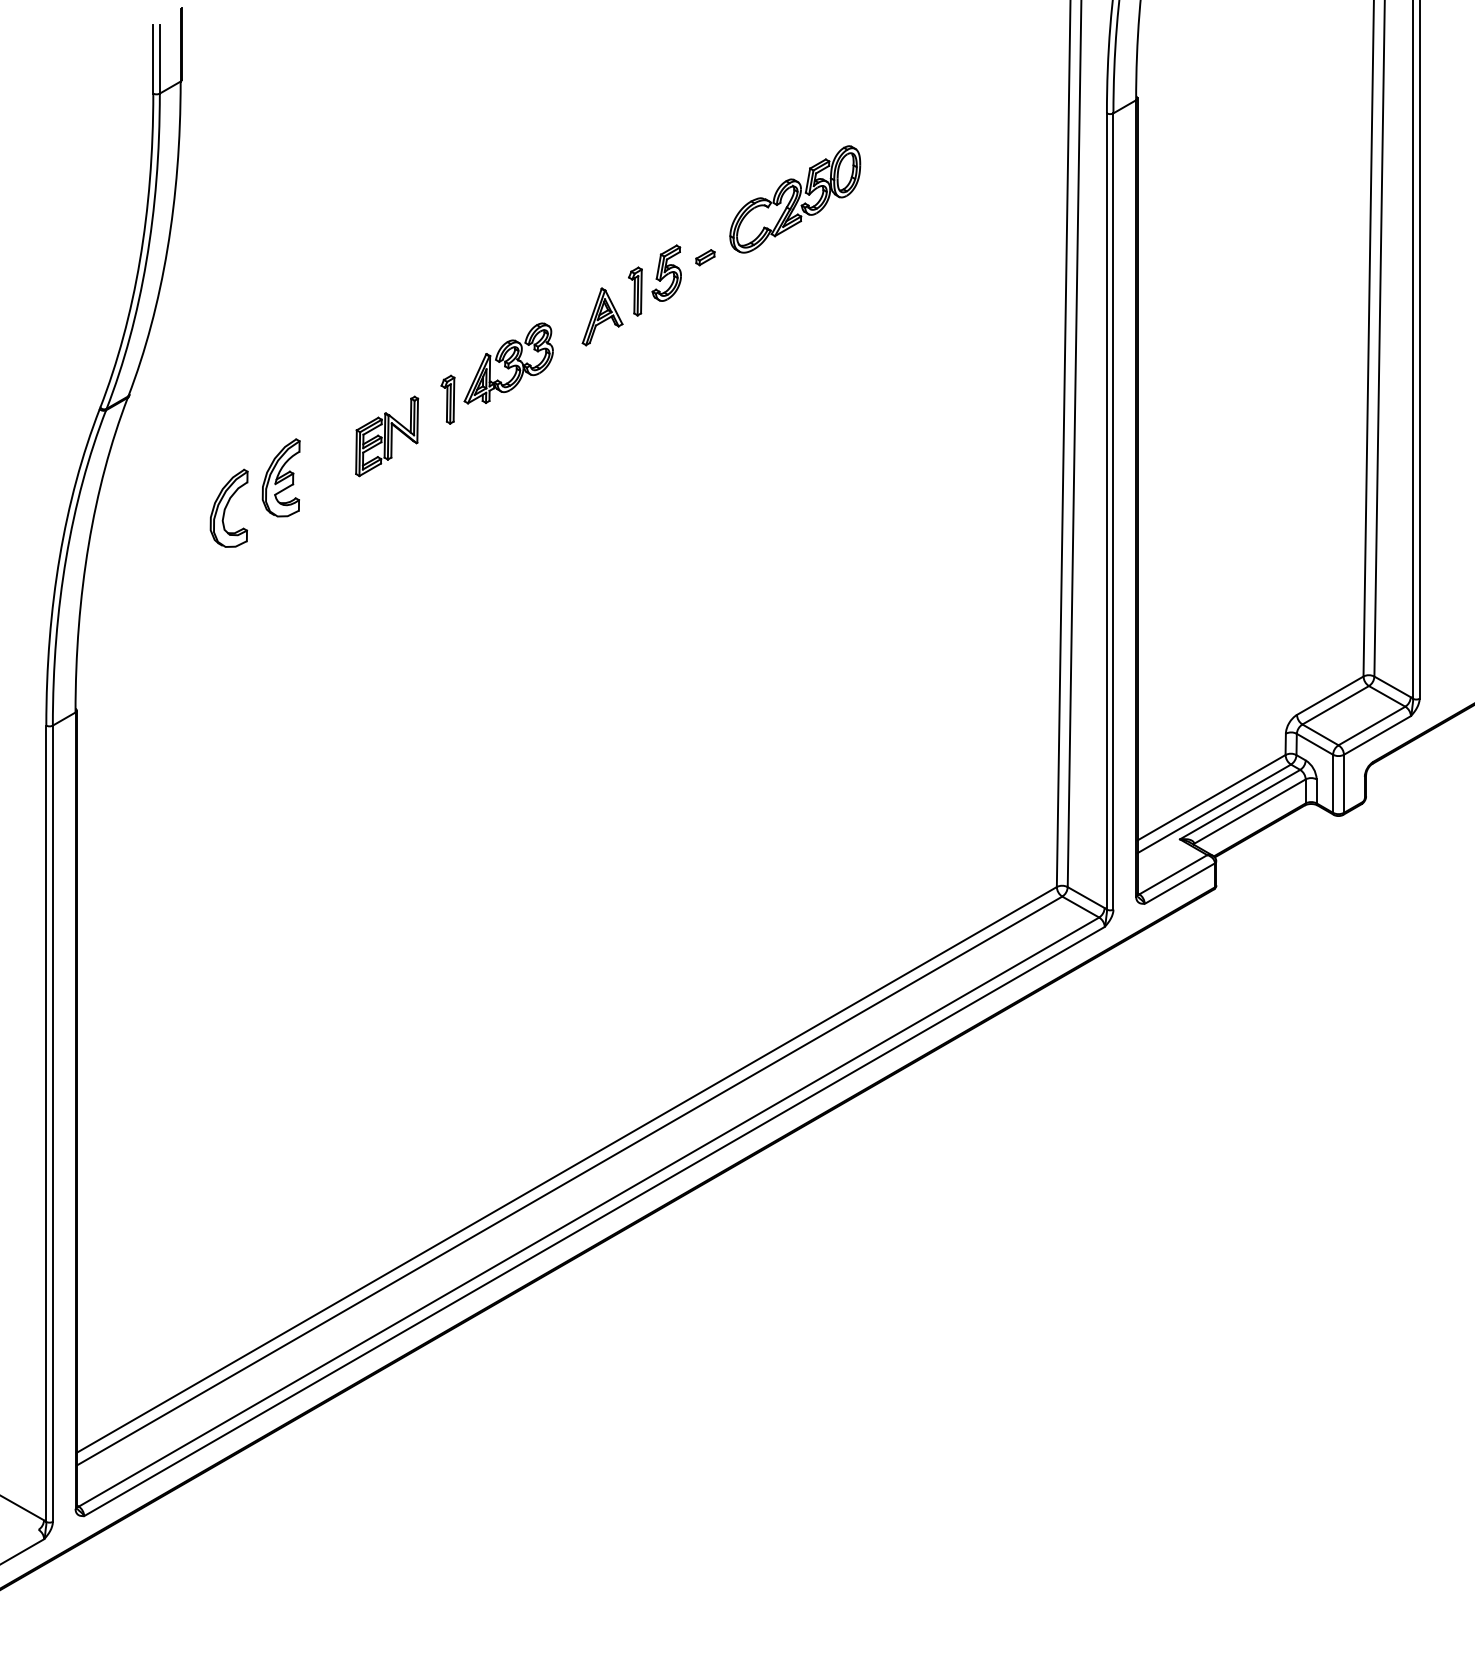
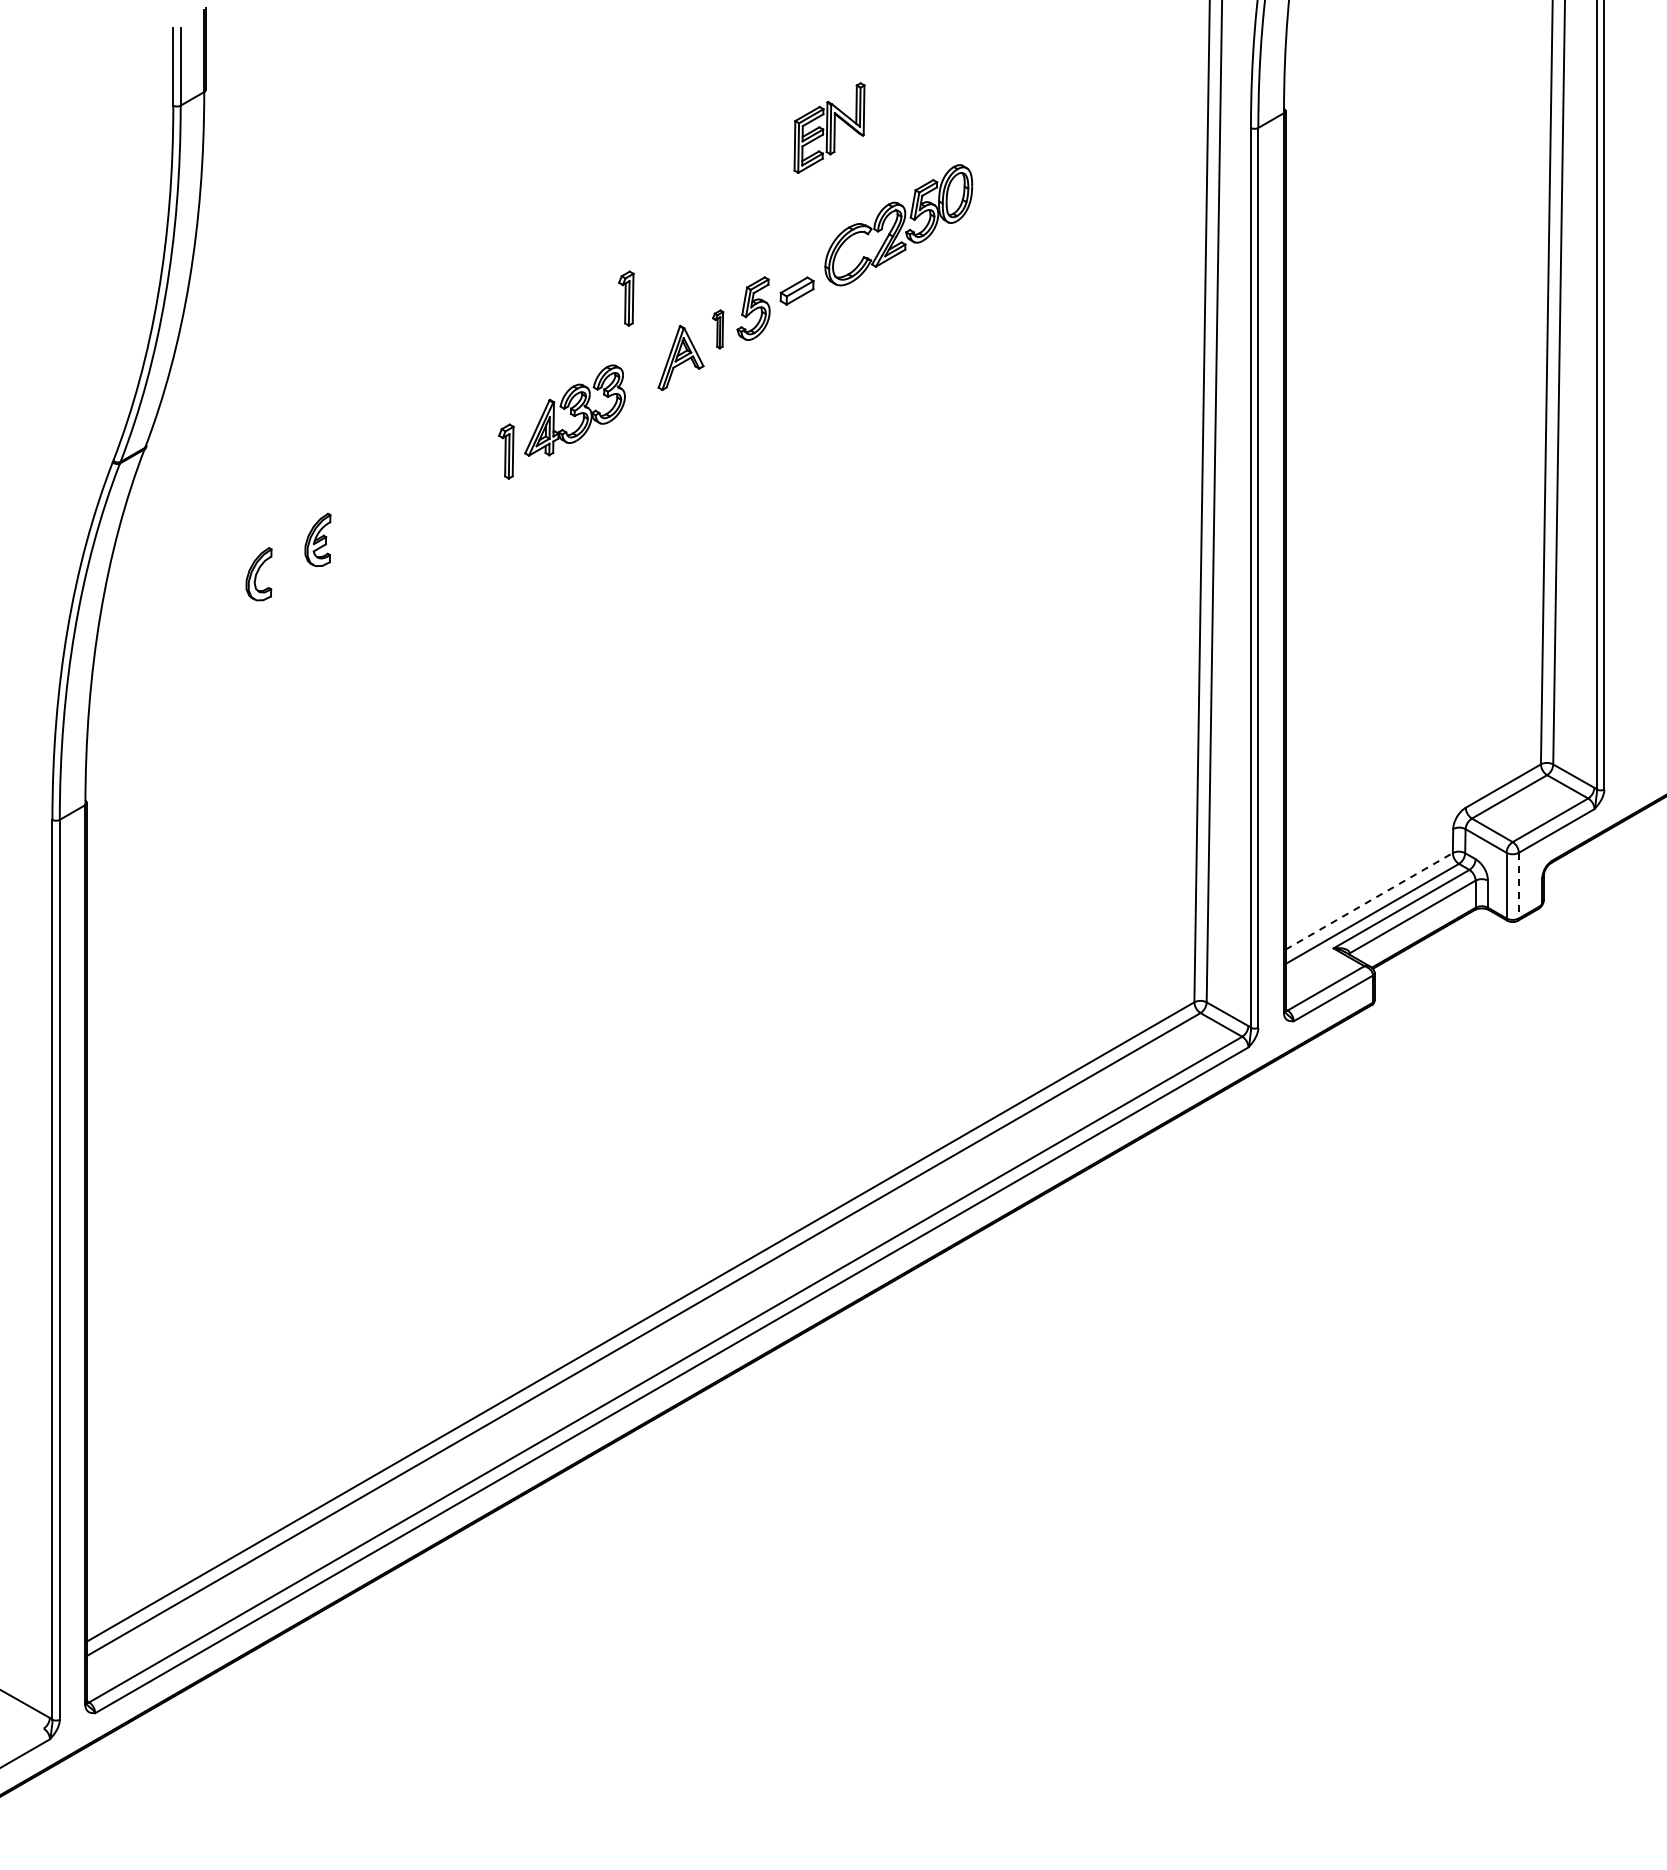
part: (705, 257) -> (797, 290), size x1.6
part: (554, 264) -> (626, 298), added
part: (634, 291) -> (717, 329), size x0.7
part: (387, 435) -> (829, 127), moved
part: (280, 477) -> (317, 539), size x0.6
part: (228, 507) -> (258, 573), size x0.6
line: (1343, 783) -> (1518, 885), solid -> dashed
line: (1211, 797) -> (1369, 901), solid -> dashed

